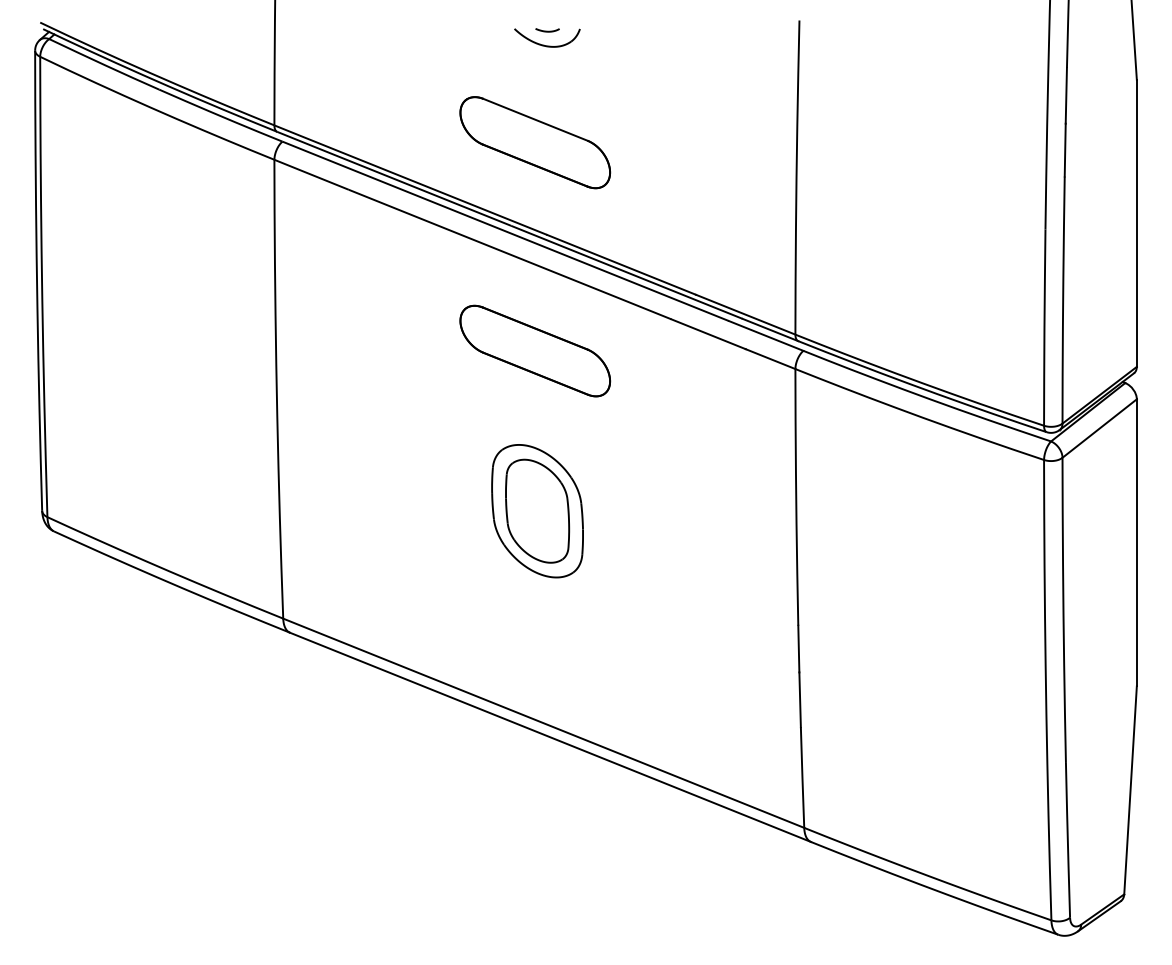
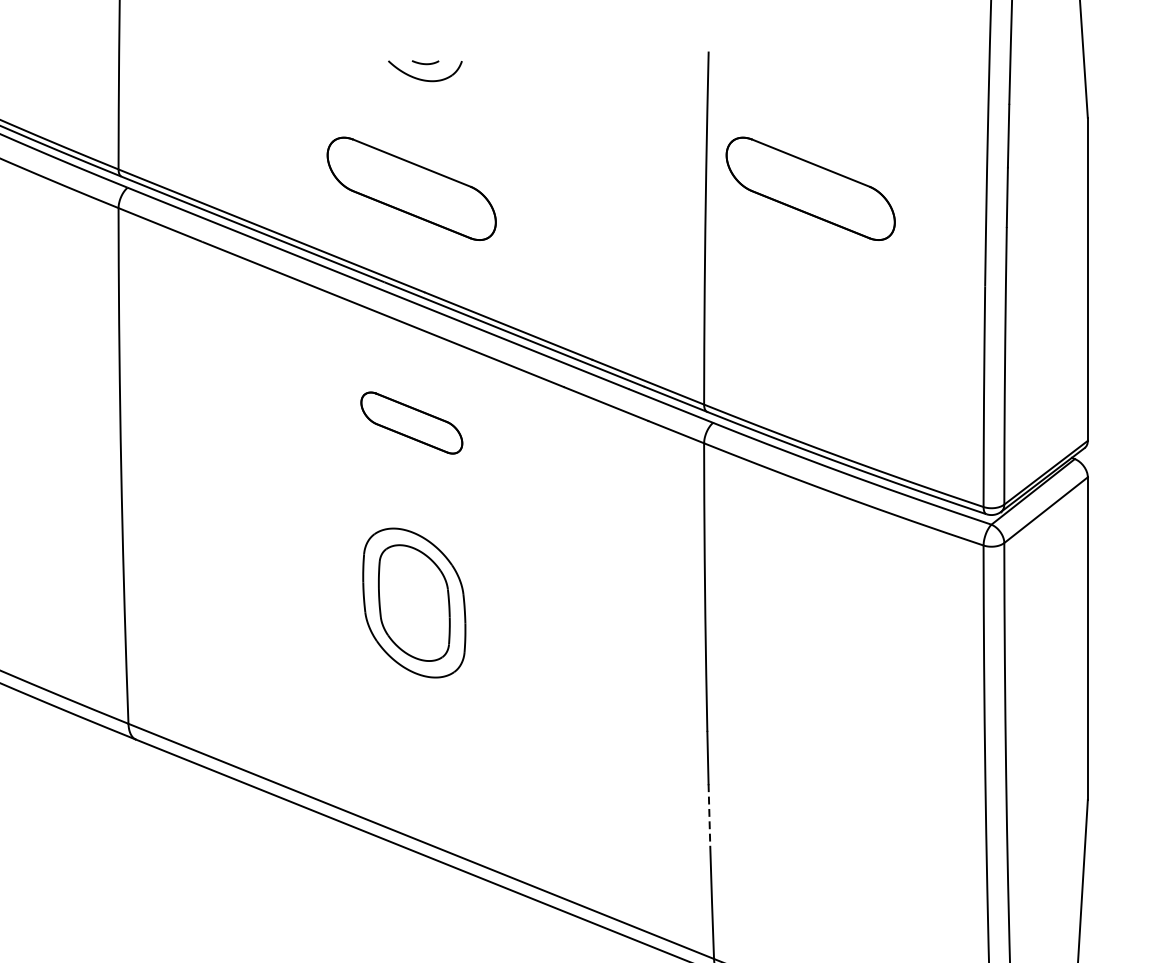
part: (890, 142) -> (810, 188), added
part: (535, 350) -> (411, 422), size x0.6
line: (800, 700) -> (709, 815), solid -> dashed

